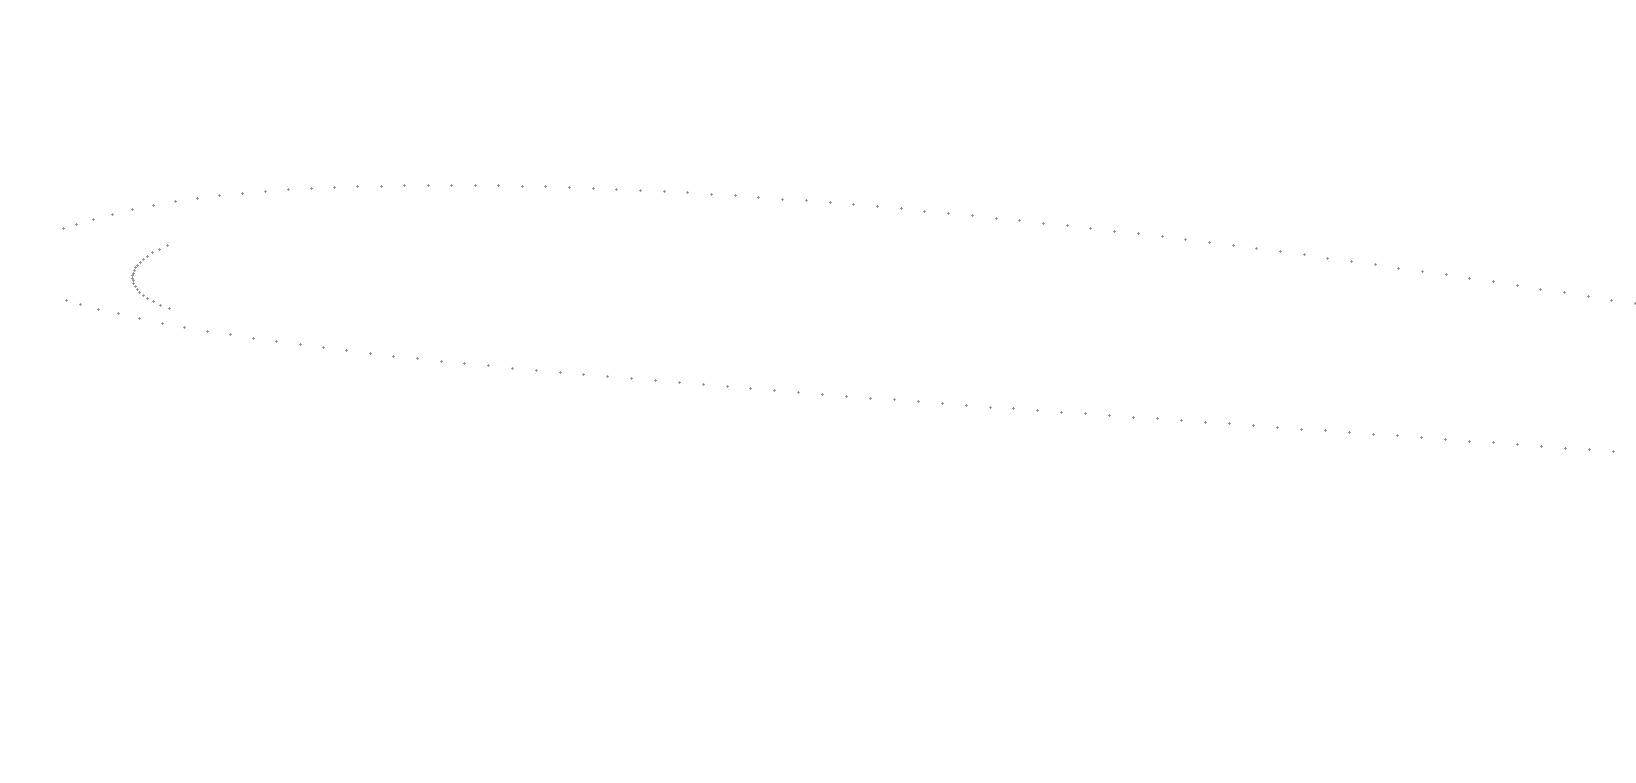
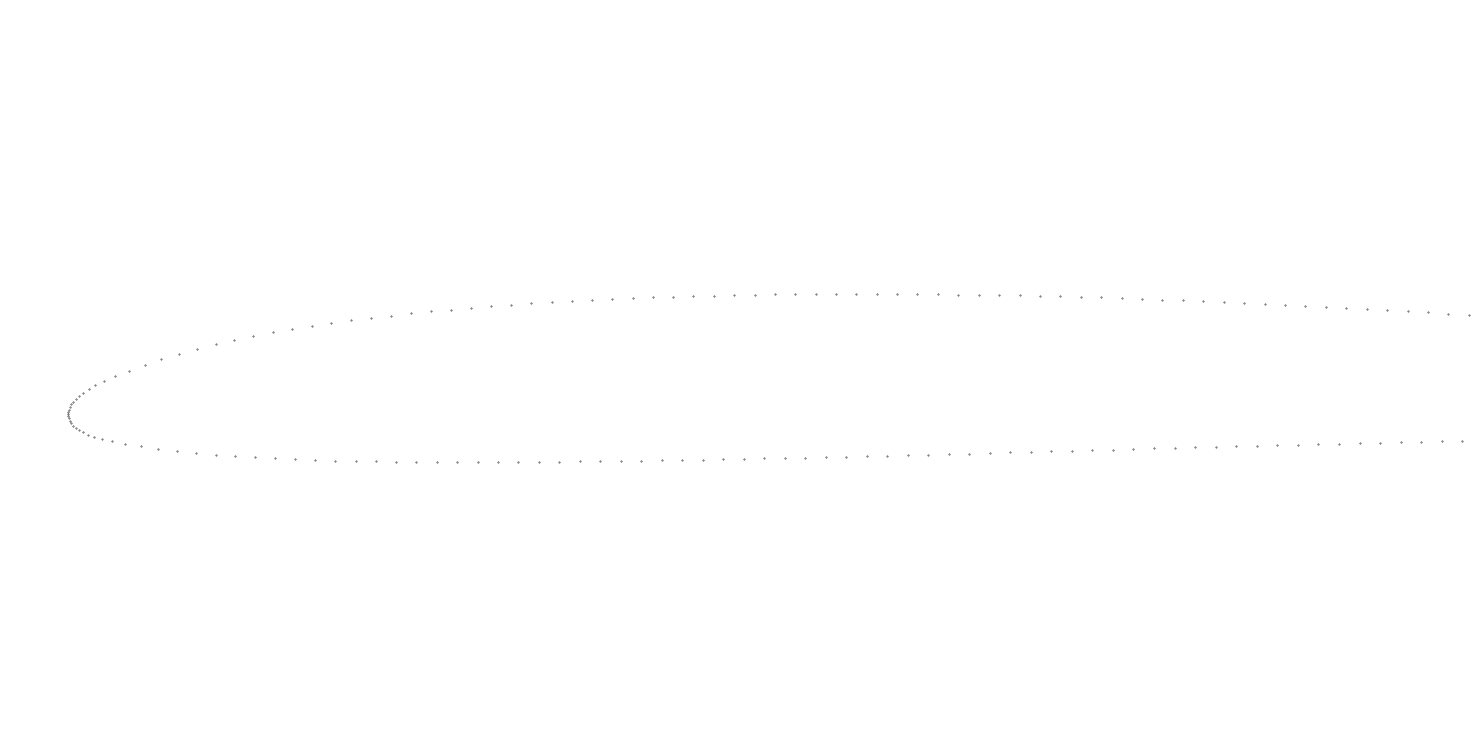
part: (141, 262) -> (74, 402), moved

